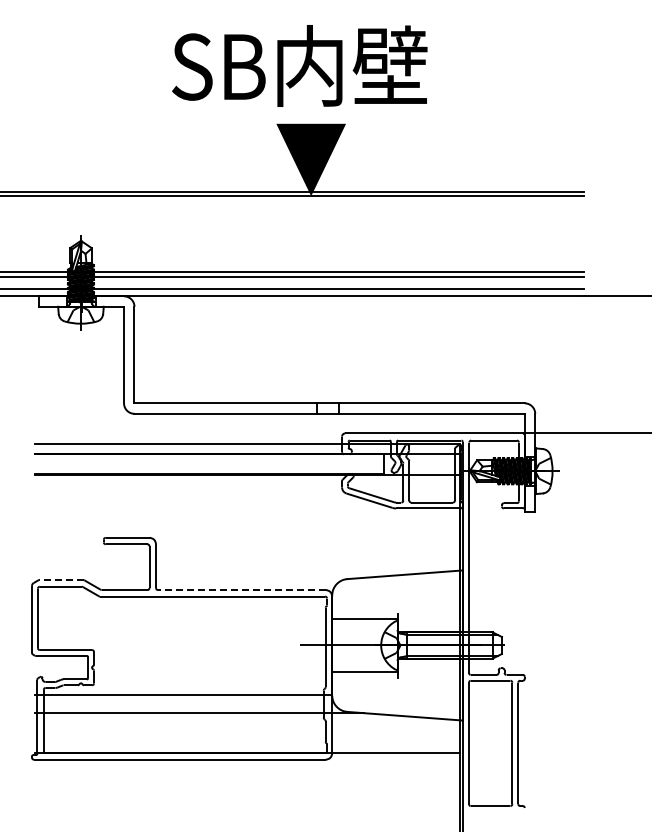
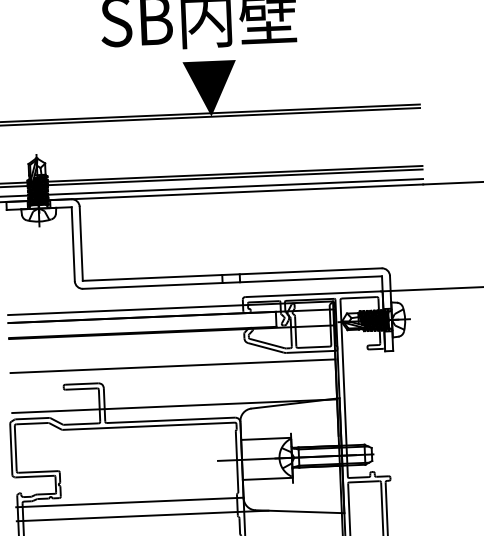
line: (247, 519) -> (173, 366), added
line: (247, 571) -> (174, 405), added
line: (60, 580) -> (31, 418), dashed -> solid
line: (241, 590) -> (170, 420), dashed -> solid

